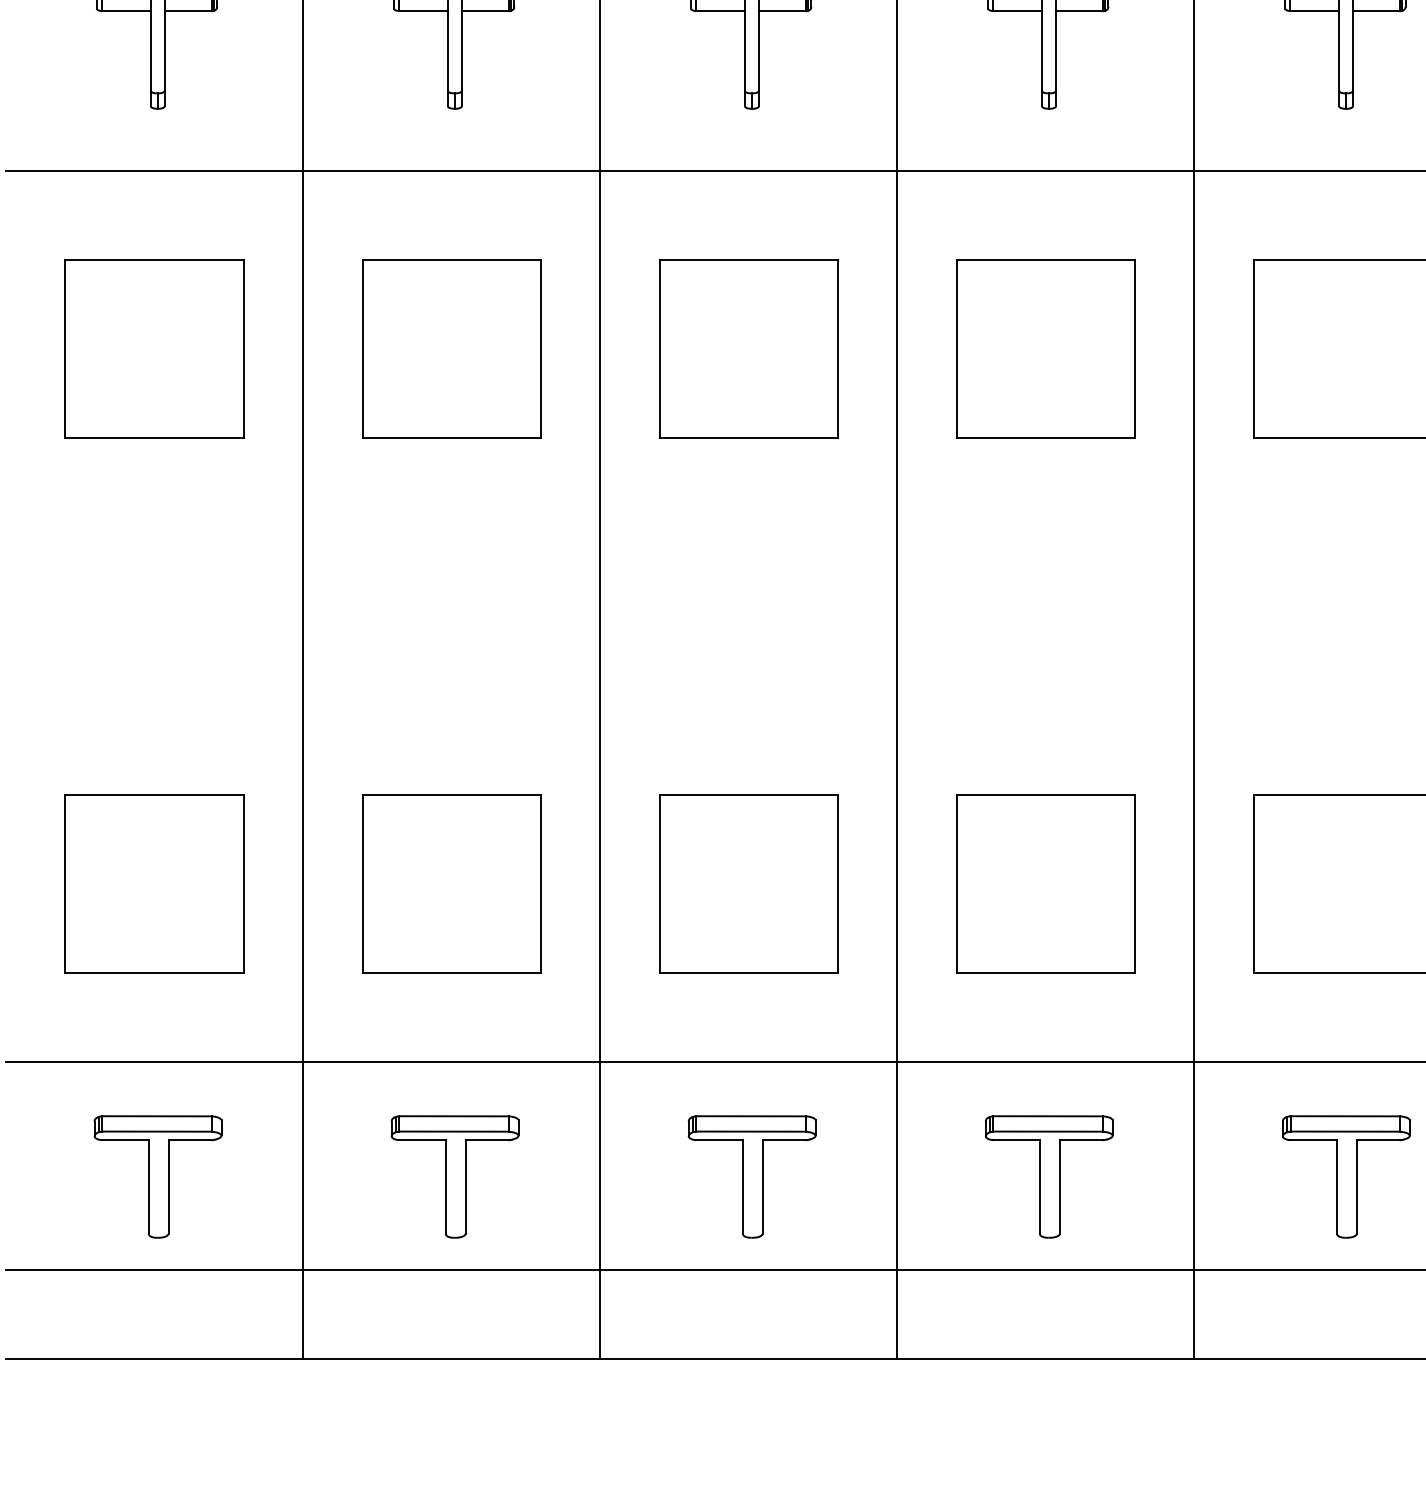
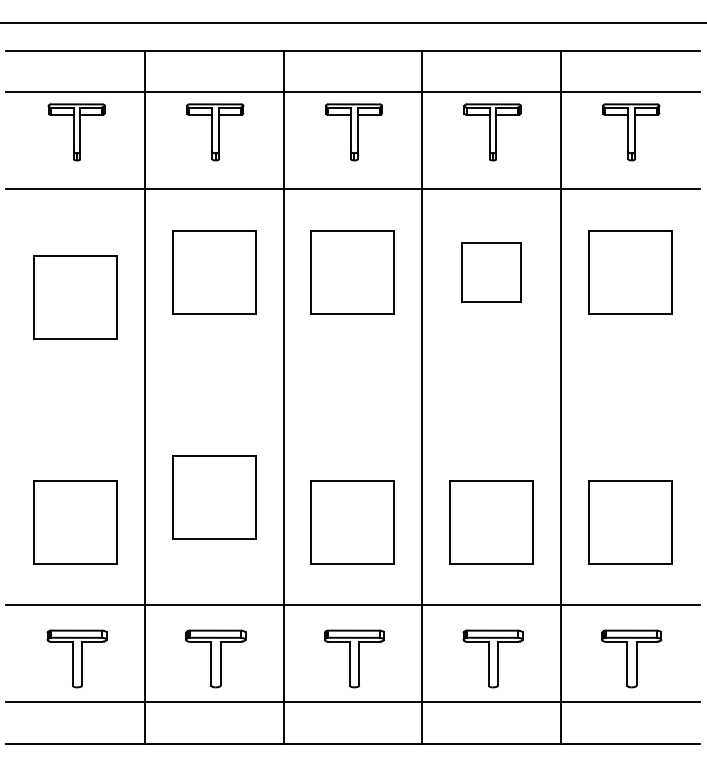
part: (154, 348) -> (75, 297), moved
part: (1045, 348) -> (491, 272), size x0.7
part: (452, 884) -> (214, 497), moved

